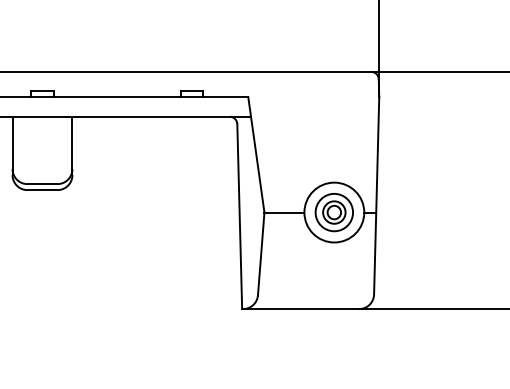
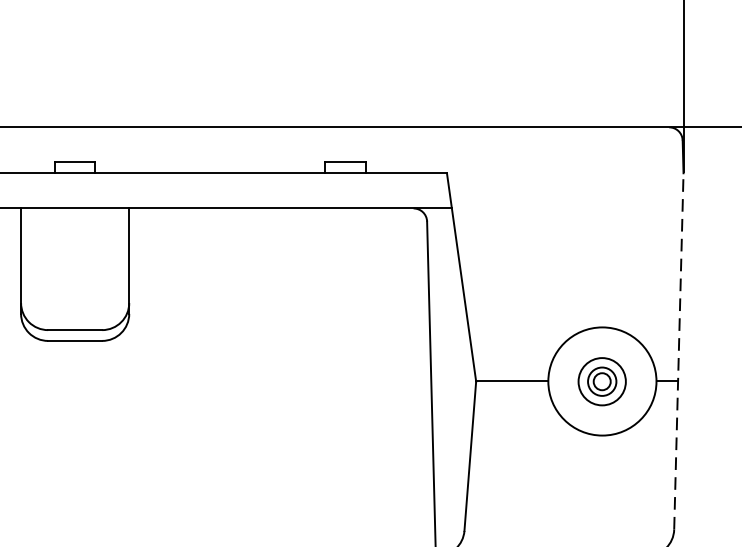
line: (376, 195) -> (678, 350), solid -> dashed
part: (333, 212) -> (600, 381), size x0.7

